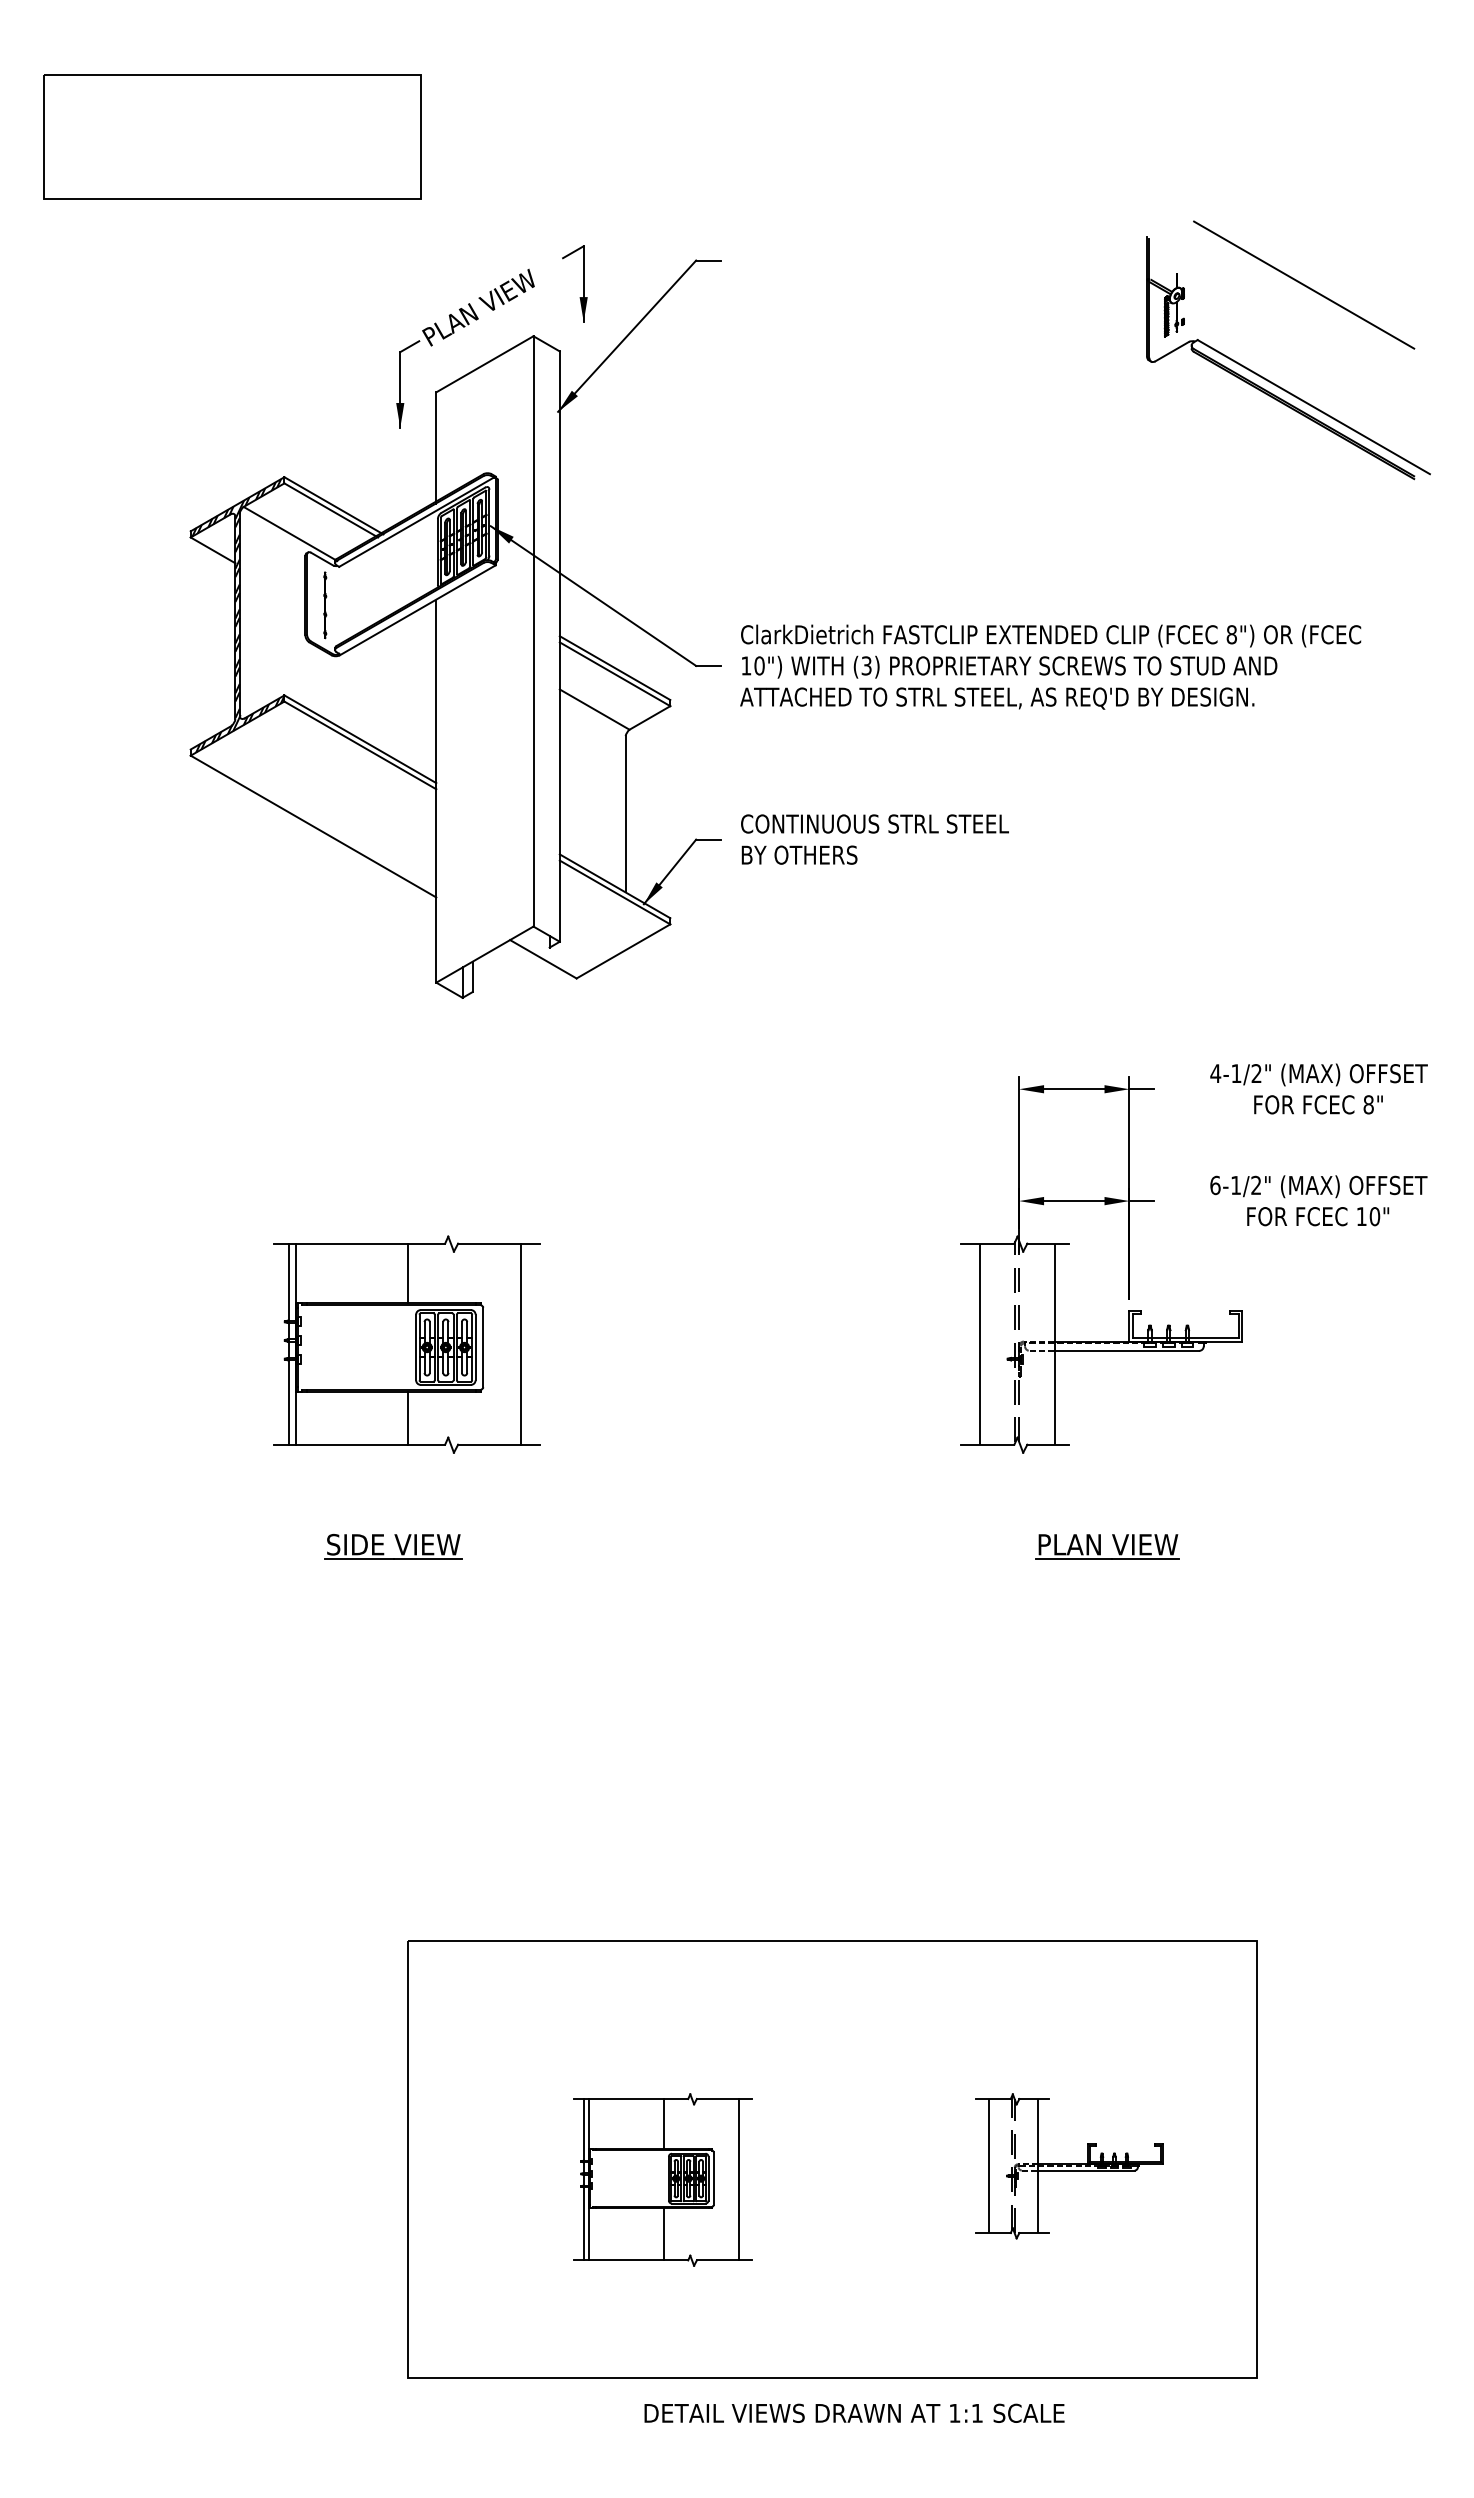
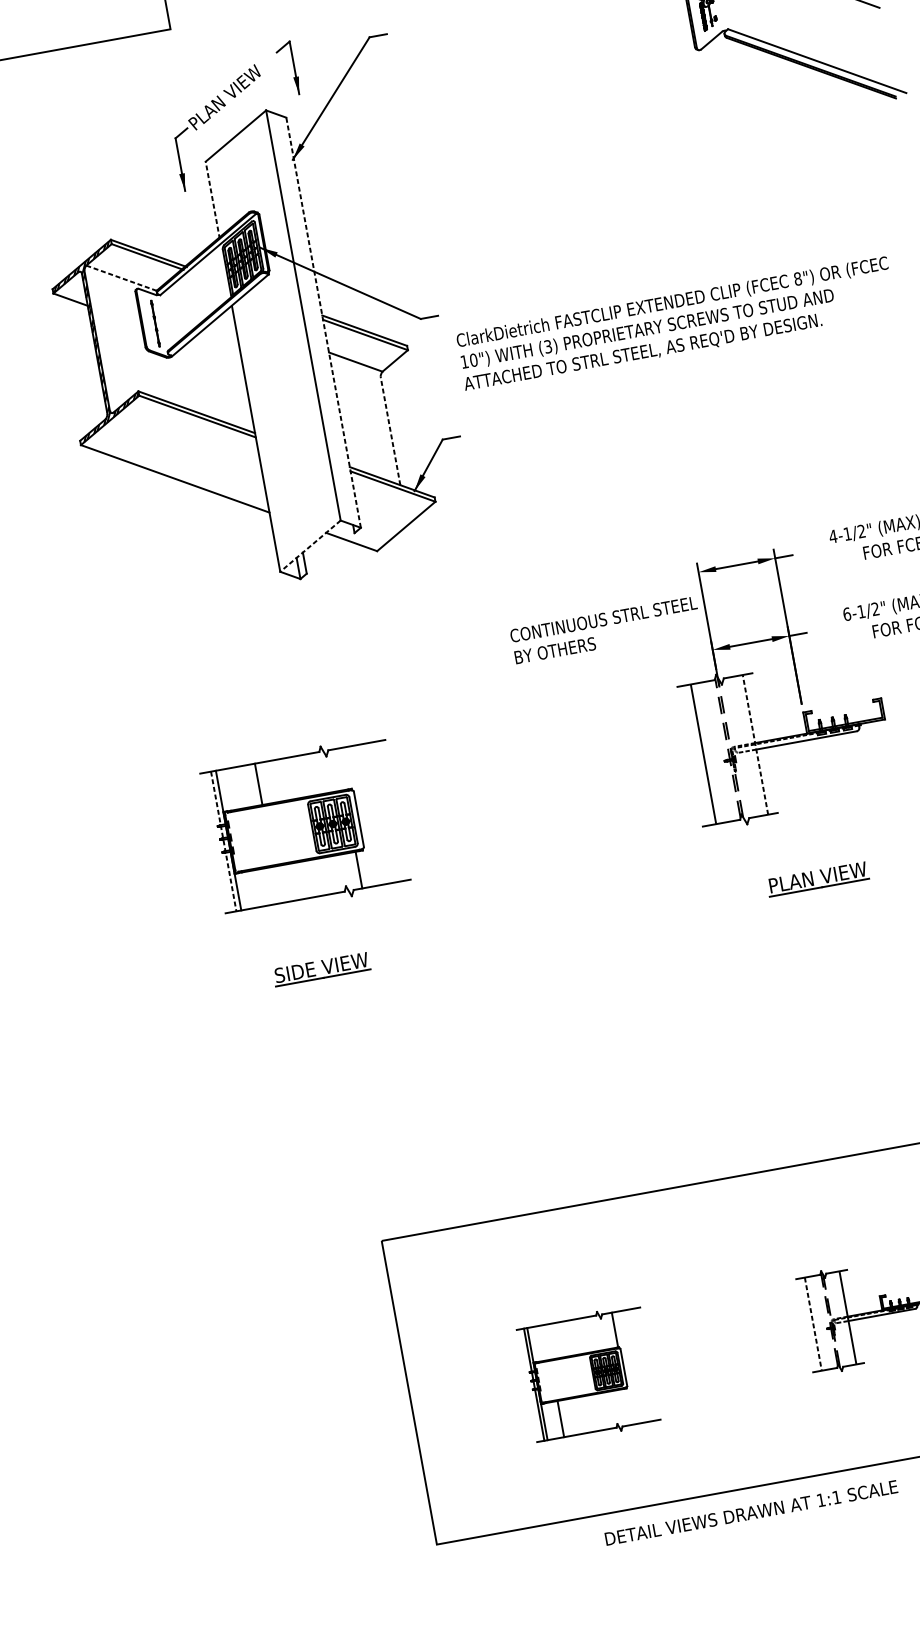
line: (436, 448) -> (212, 200), solid -> dashed
line: (290, 534) -> (122, 278), solid -> dashed
line: (559, 646) -> (323, 322), solid -> dashed
text: (1050, 666) -> (675, 323), moved
line: (625, 813) -> (390, 430), solid -> dashed
text: (874, 839) -> (605, 630), moved
line: (484, 954) -> (310, 546), solid -> dashed
line: (408, 1273) -> (258, 784), moved
line: (520, 1343) -> (384, 811), removed
line: (289, 1344) -> (223, 841), solid -> dashed
line: (1054, 1344) -> (755, 745), solid -> dashed
line: (408, 1417) -> (358, 869), moved
line: (663, 2124) -> (614, 1330), moved
line: (988, 2166) -> (813, 1324), solid -> dashed
line: (738, 2179) -> (641, 1365), removed
line: (663, 2234) -> (560, 1419), moved

